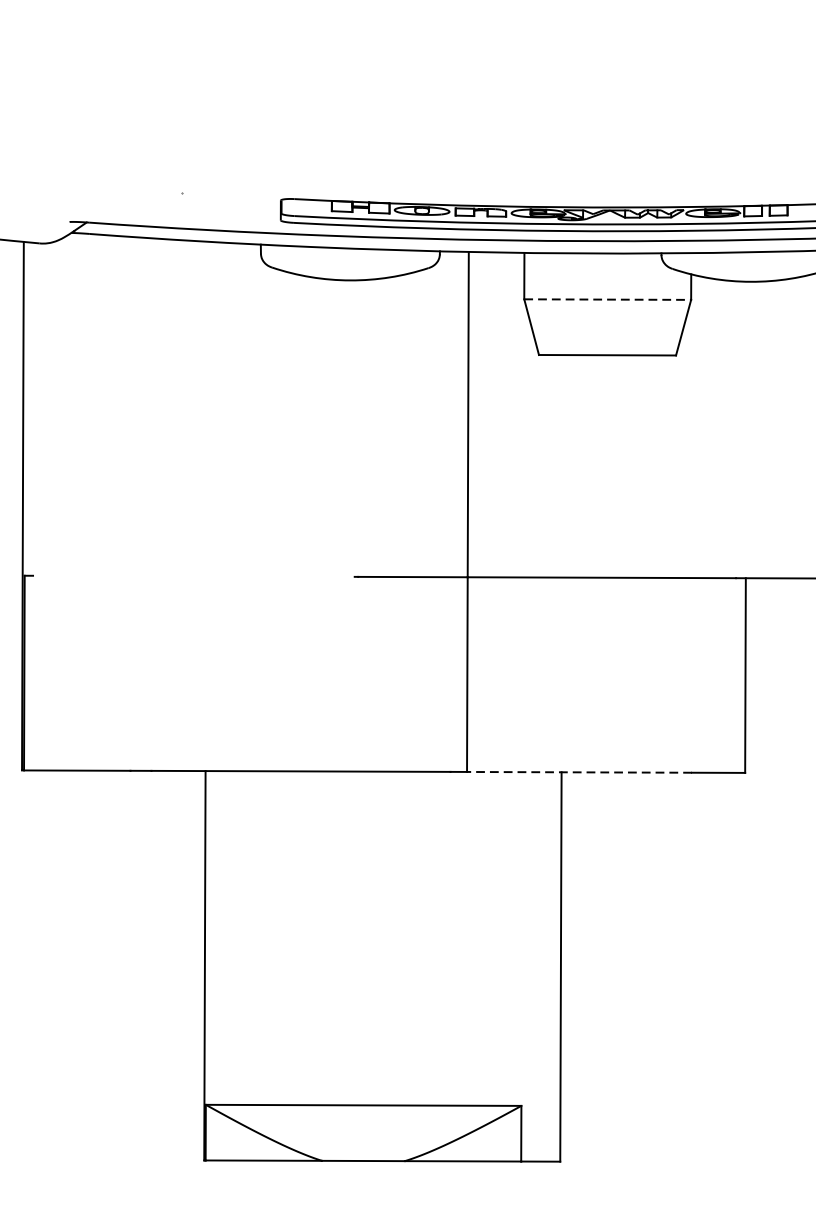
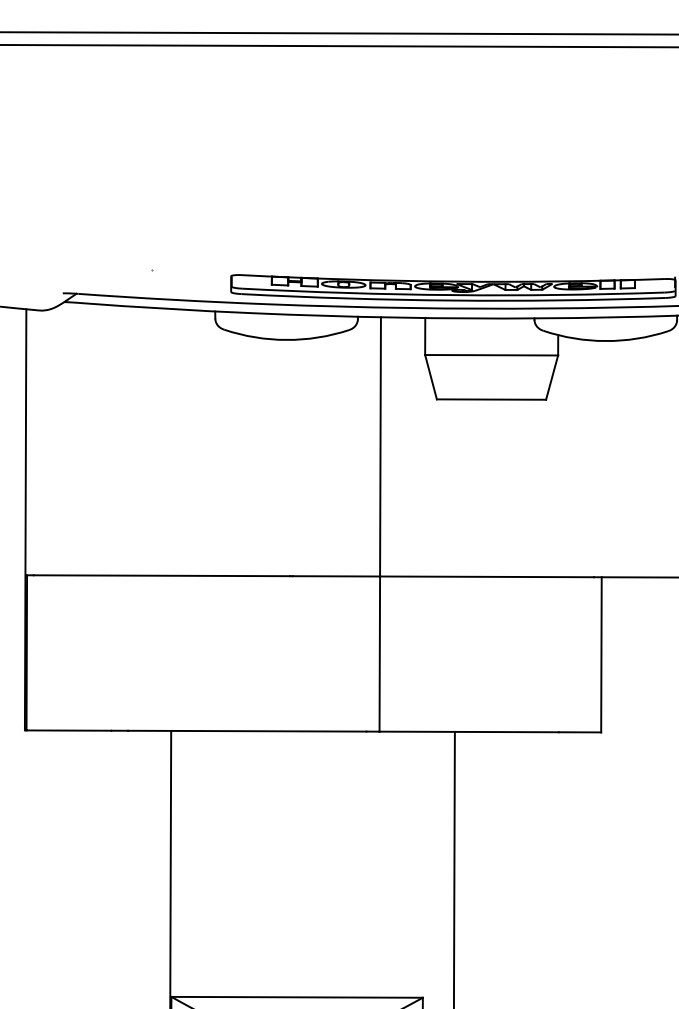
line: (608, 299) -> (492, 355), dashed -> solid
line: (193, 576) -> (161, 575), added
line: (579, 771) -> (469, 731), dashed -> solid

